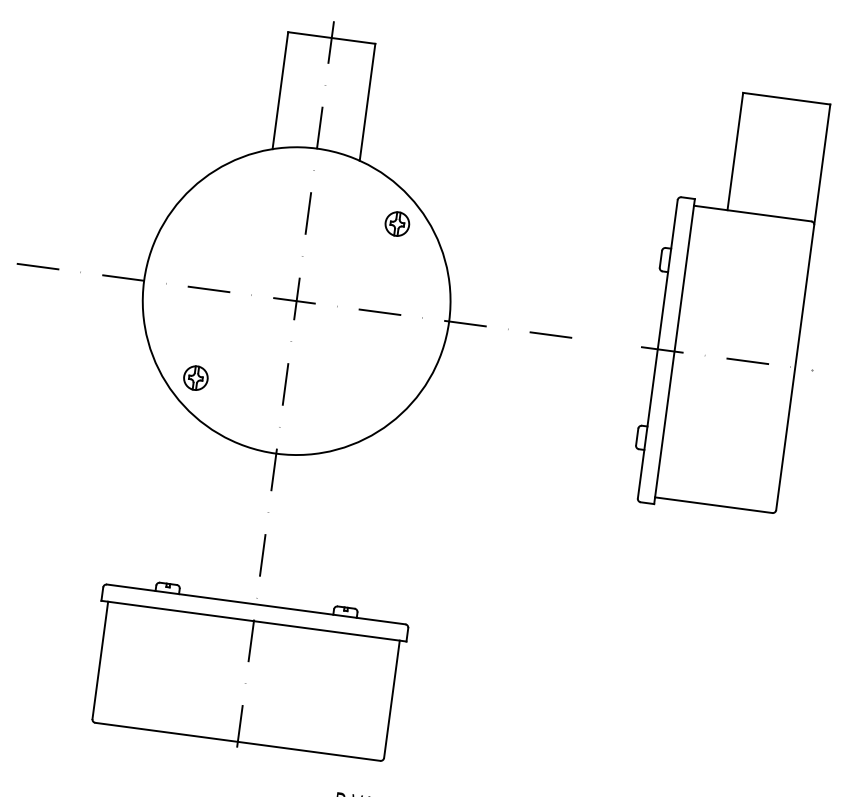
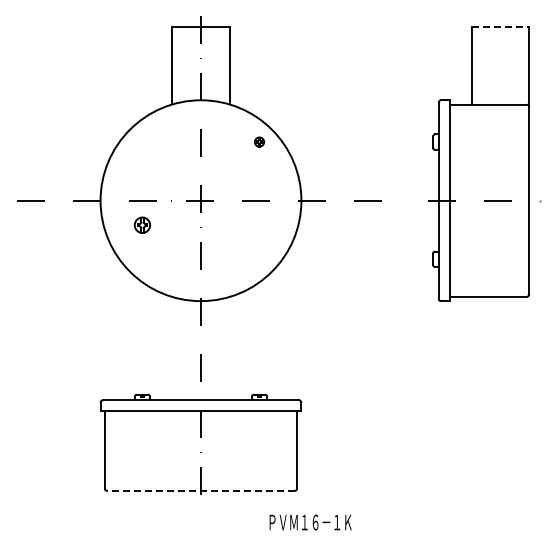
line: (786, 98) -> (500, 27), solid -> dashed
part: (397, 223) -> (259, 141), size x0.6
part: (194, 376) -> (141, 224), moved
line: (238, 741) -> (201, 490), solid -> dashed

